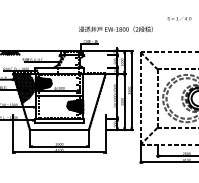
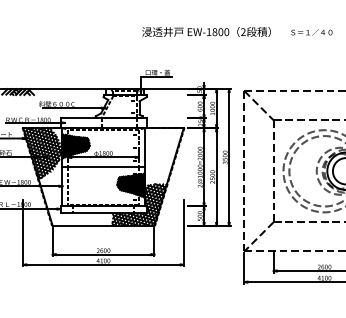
text: (115, 28) -> (205, 30), moved
hatch: (79, 117) -> (138, 204), added

